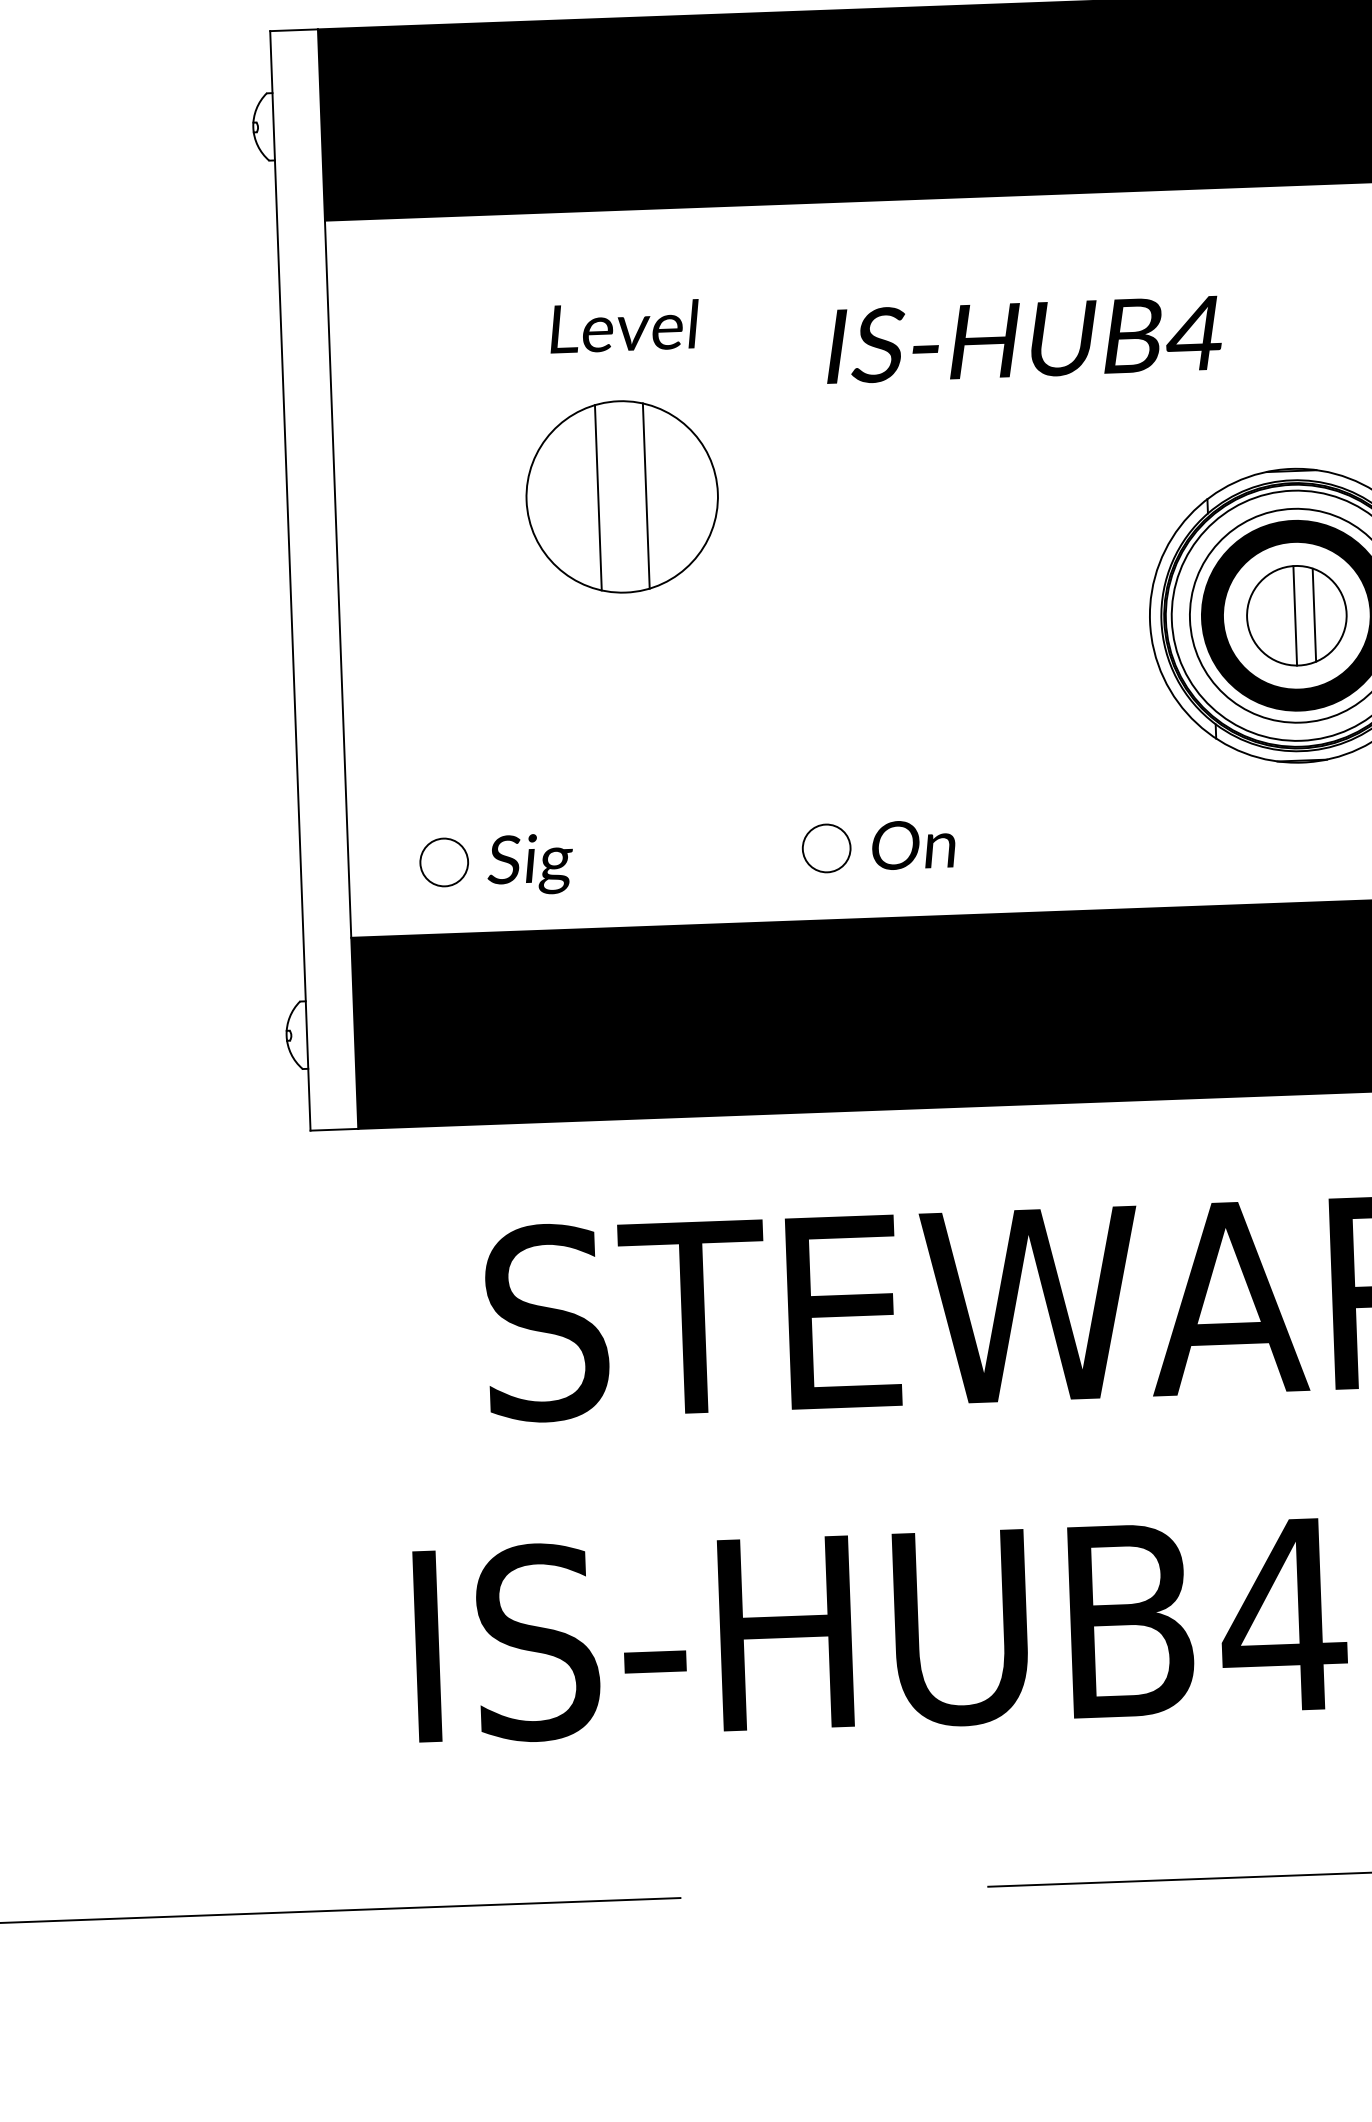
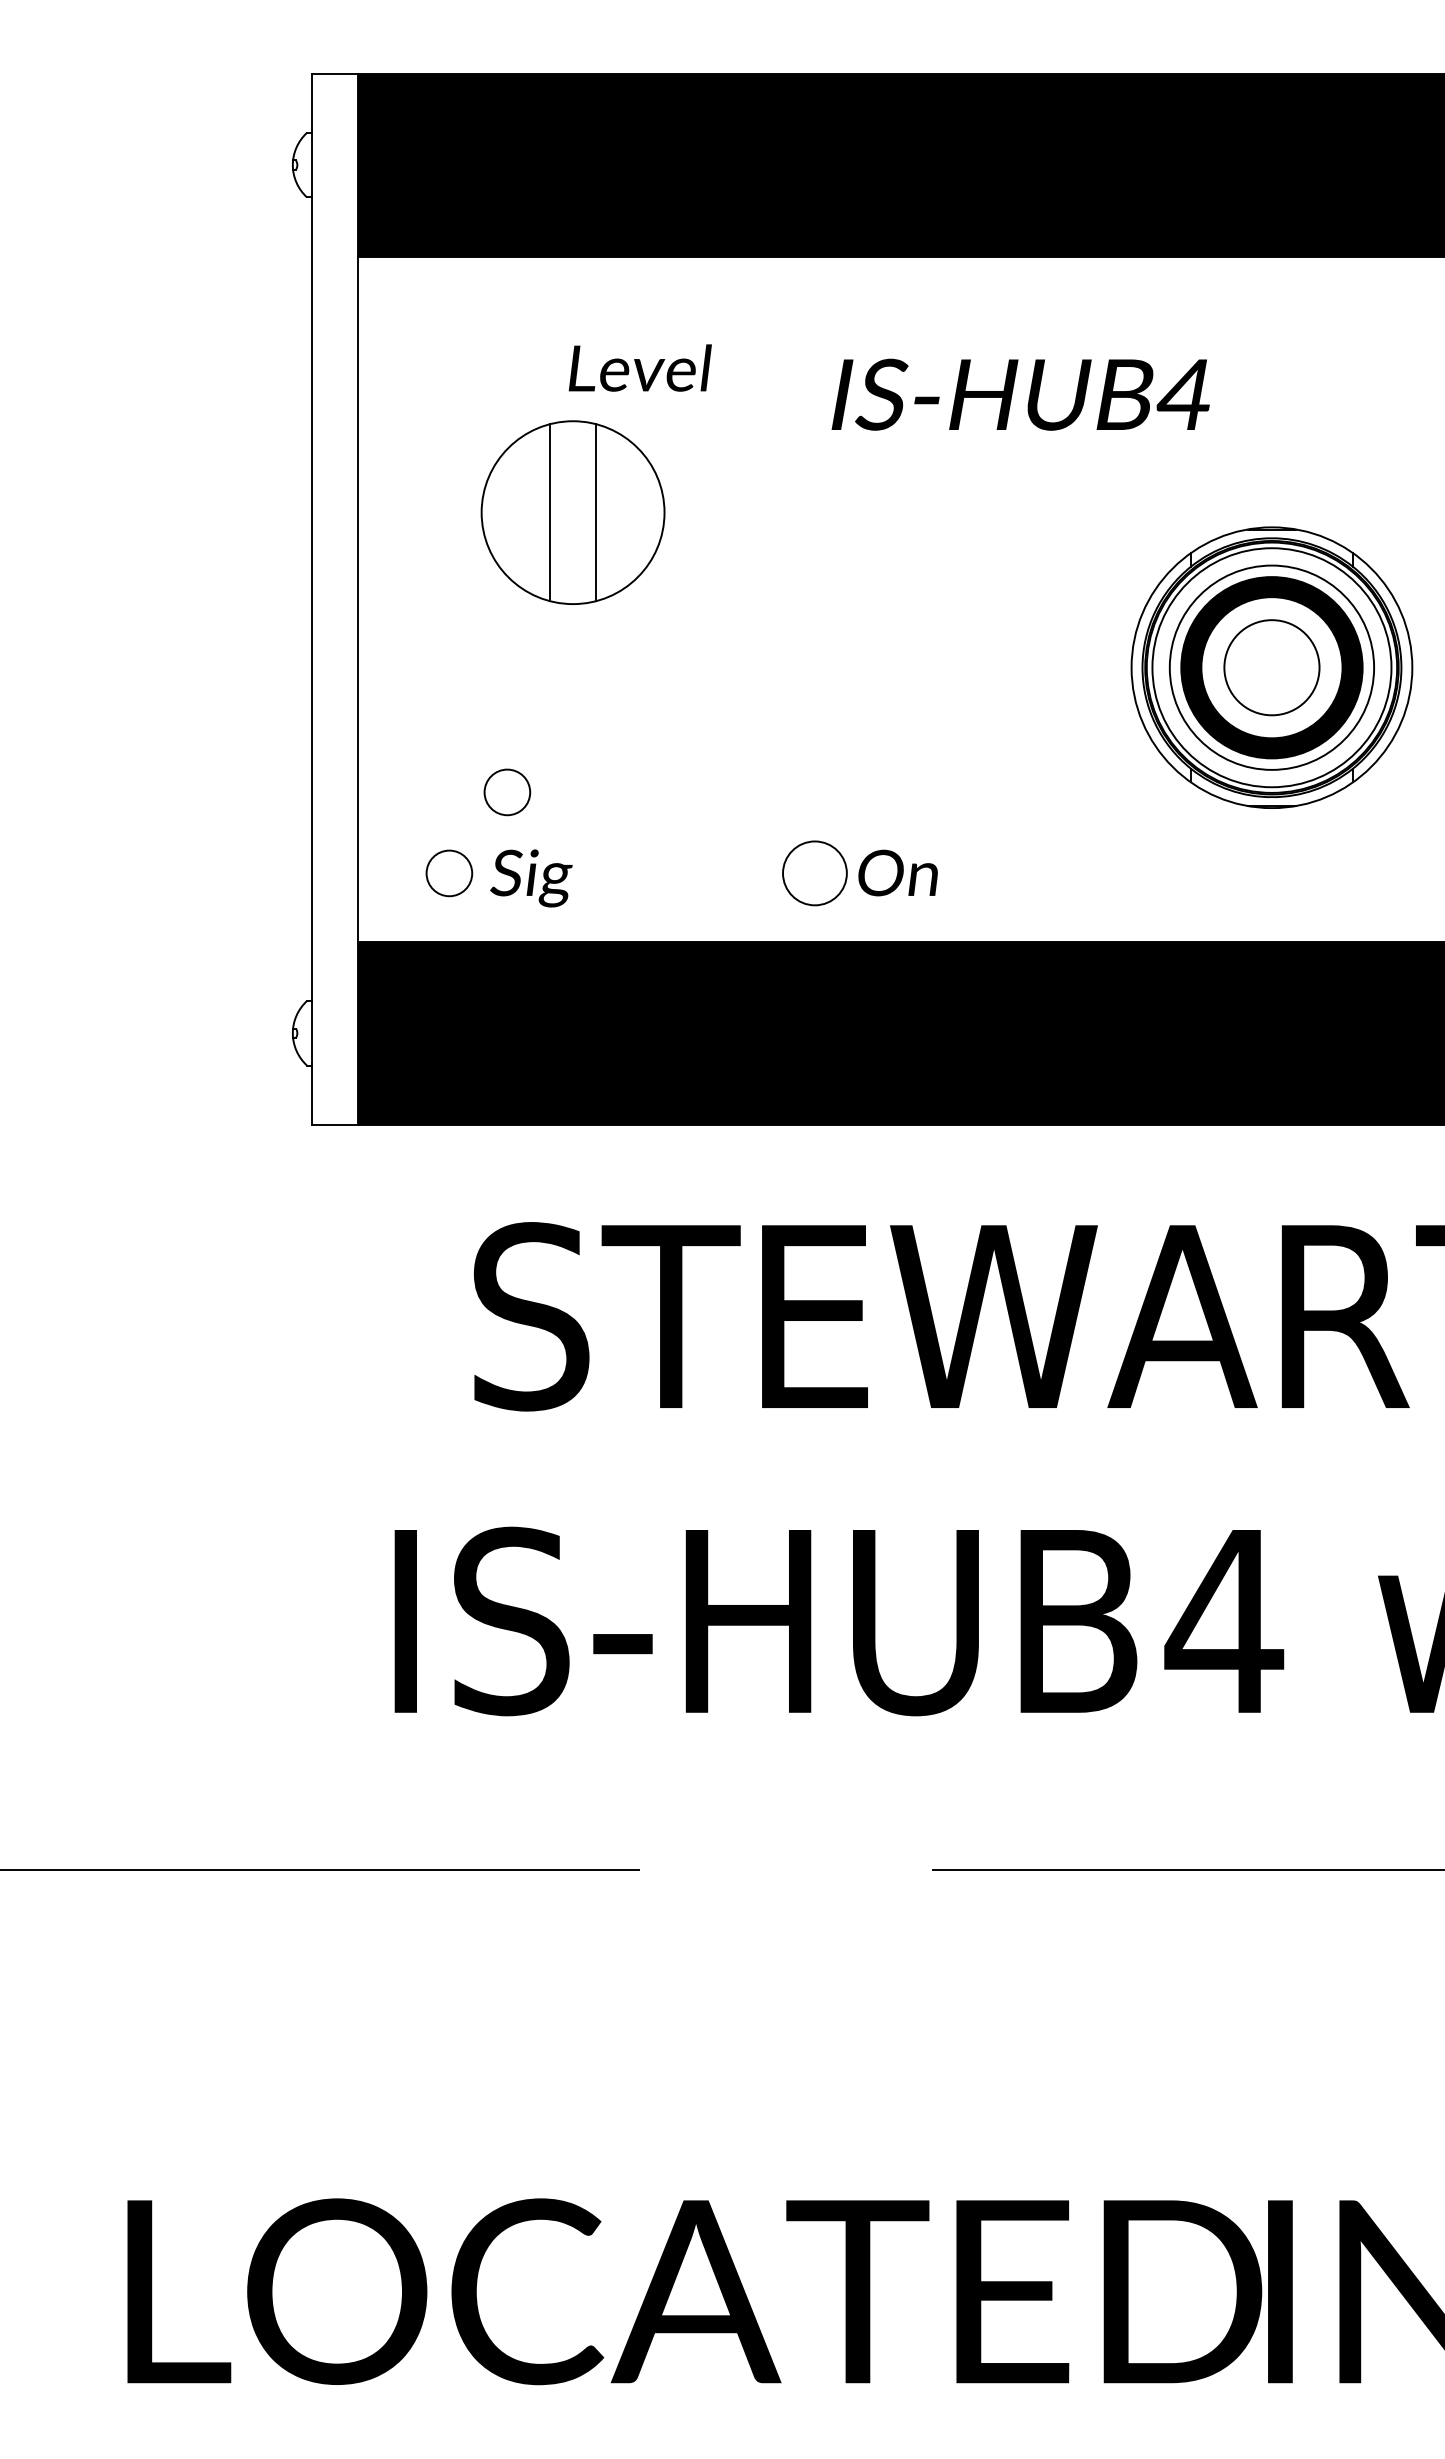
part: (621, 496) -> (572, 512), moved
line: (1314, 614) -> (1288, 667), removed
line: (1295, 615) -> (1270, 667), removed
circle: (501, 775) -> (507, 792), added
circle: (826, 848) -> (814, 873), size x1.4

